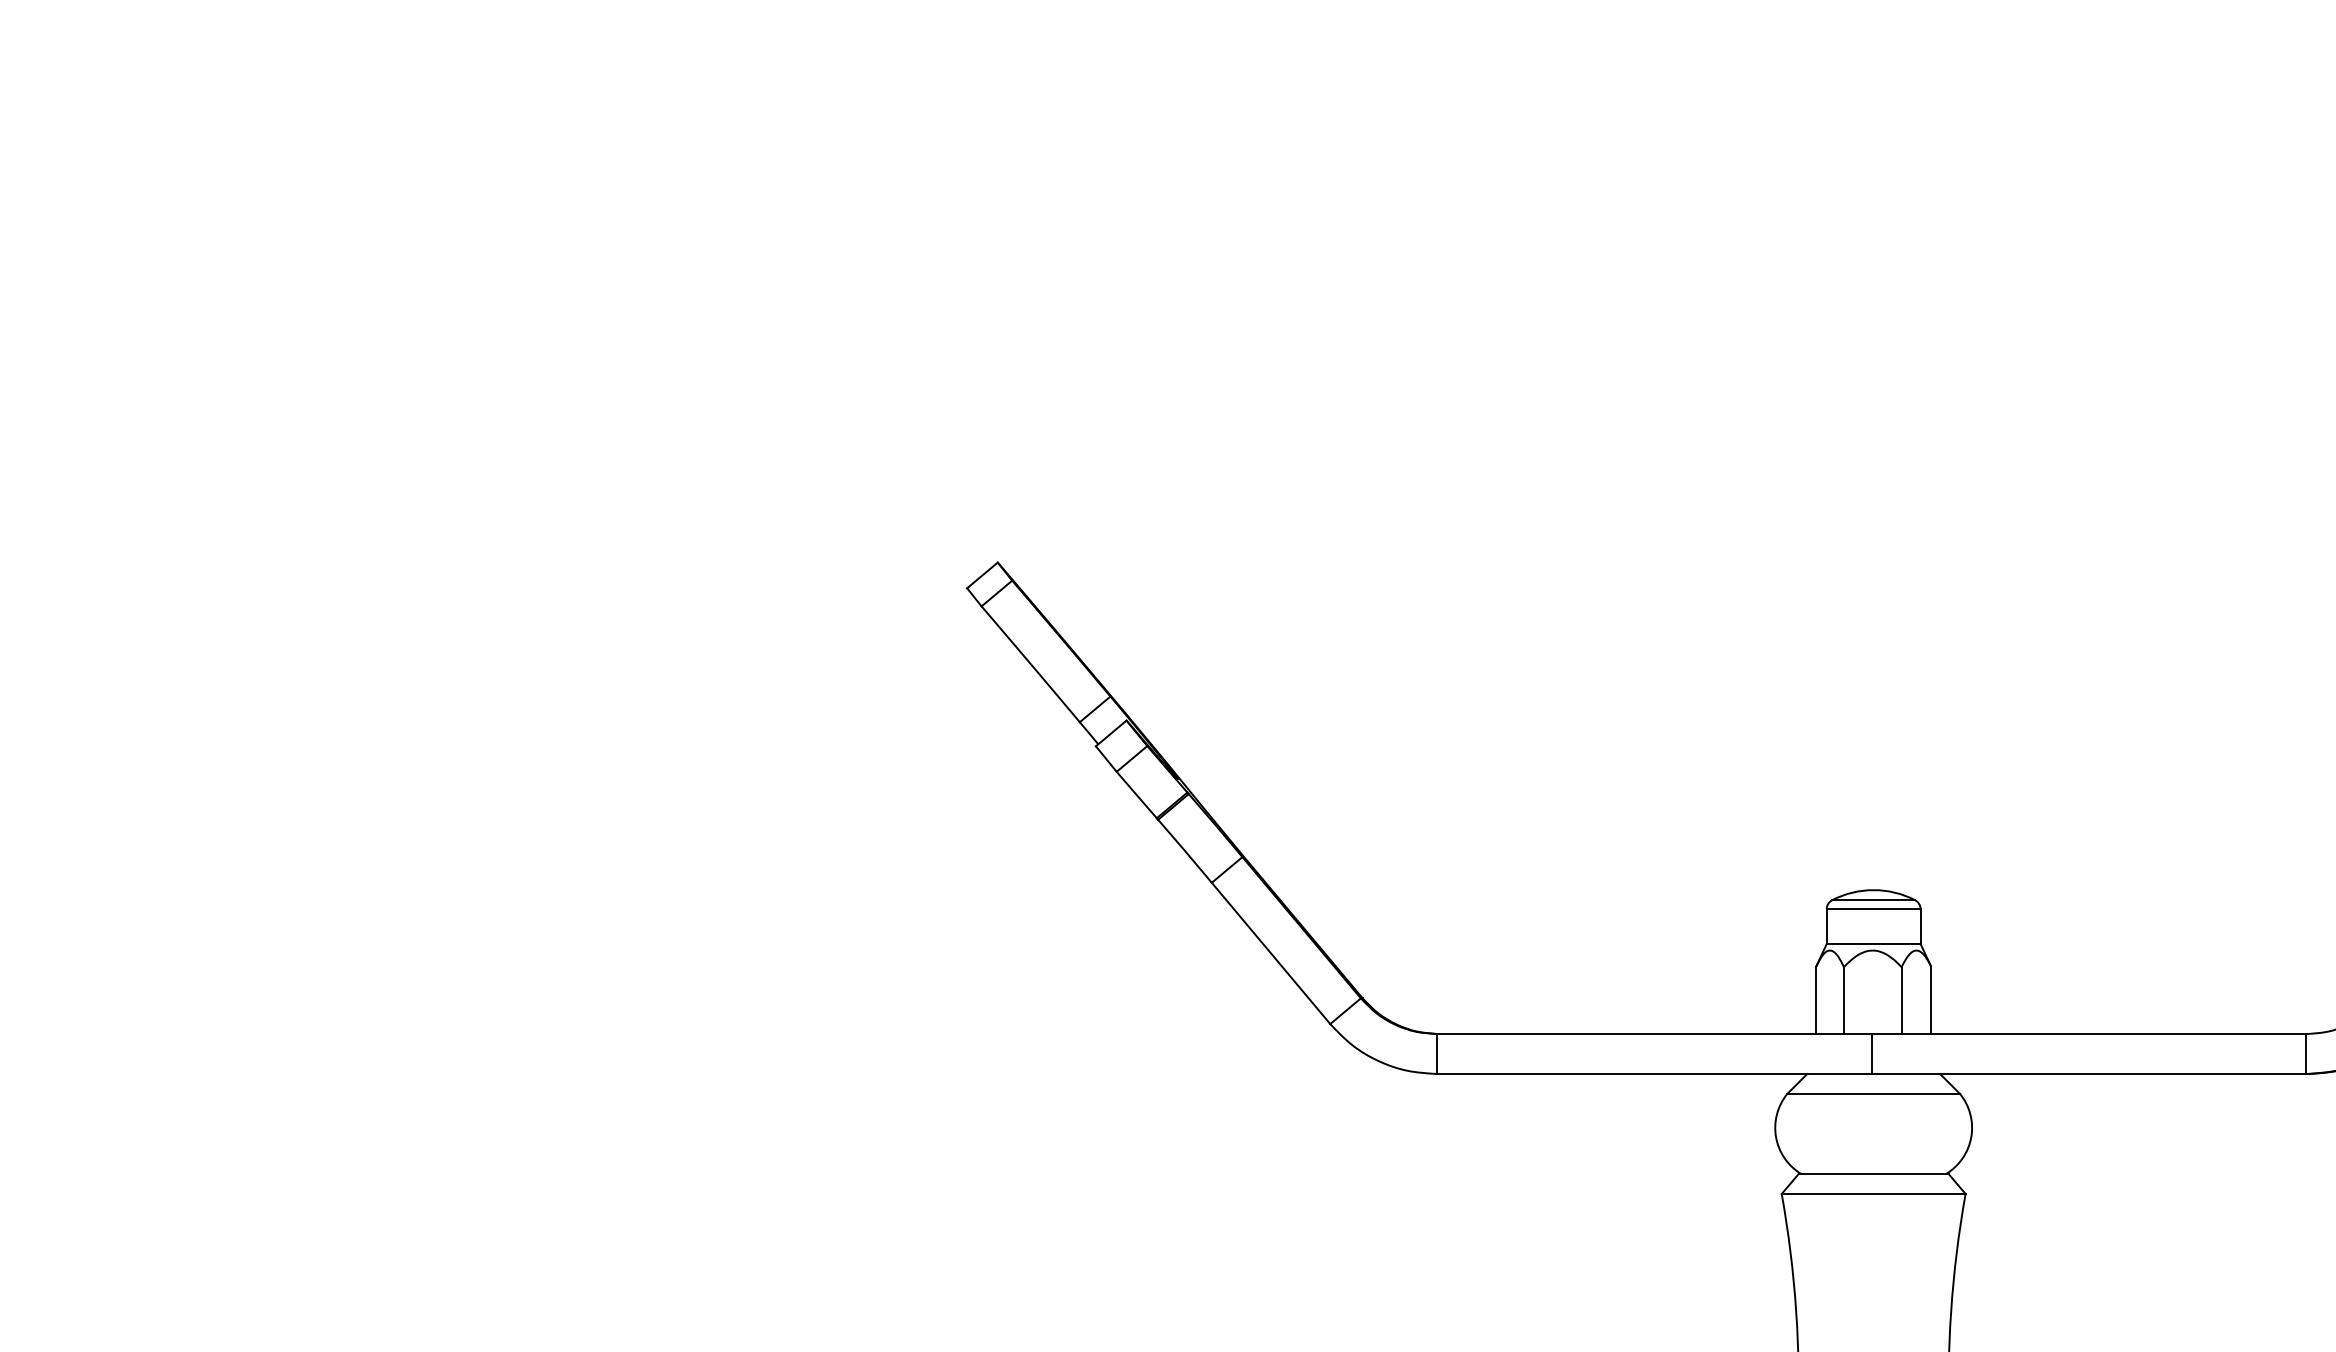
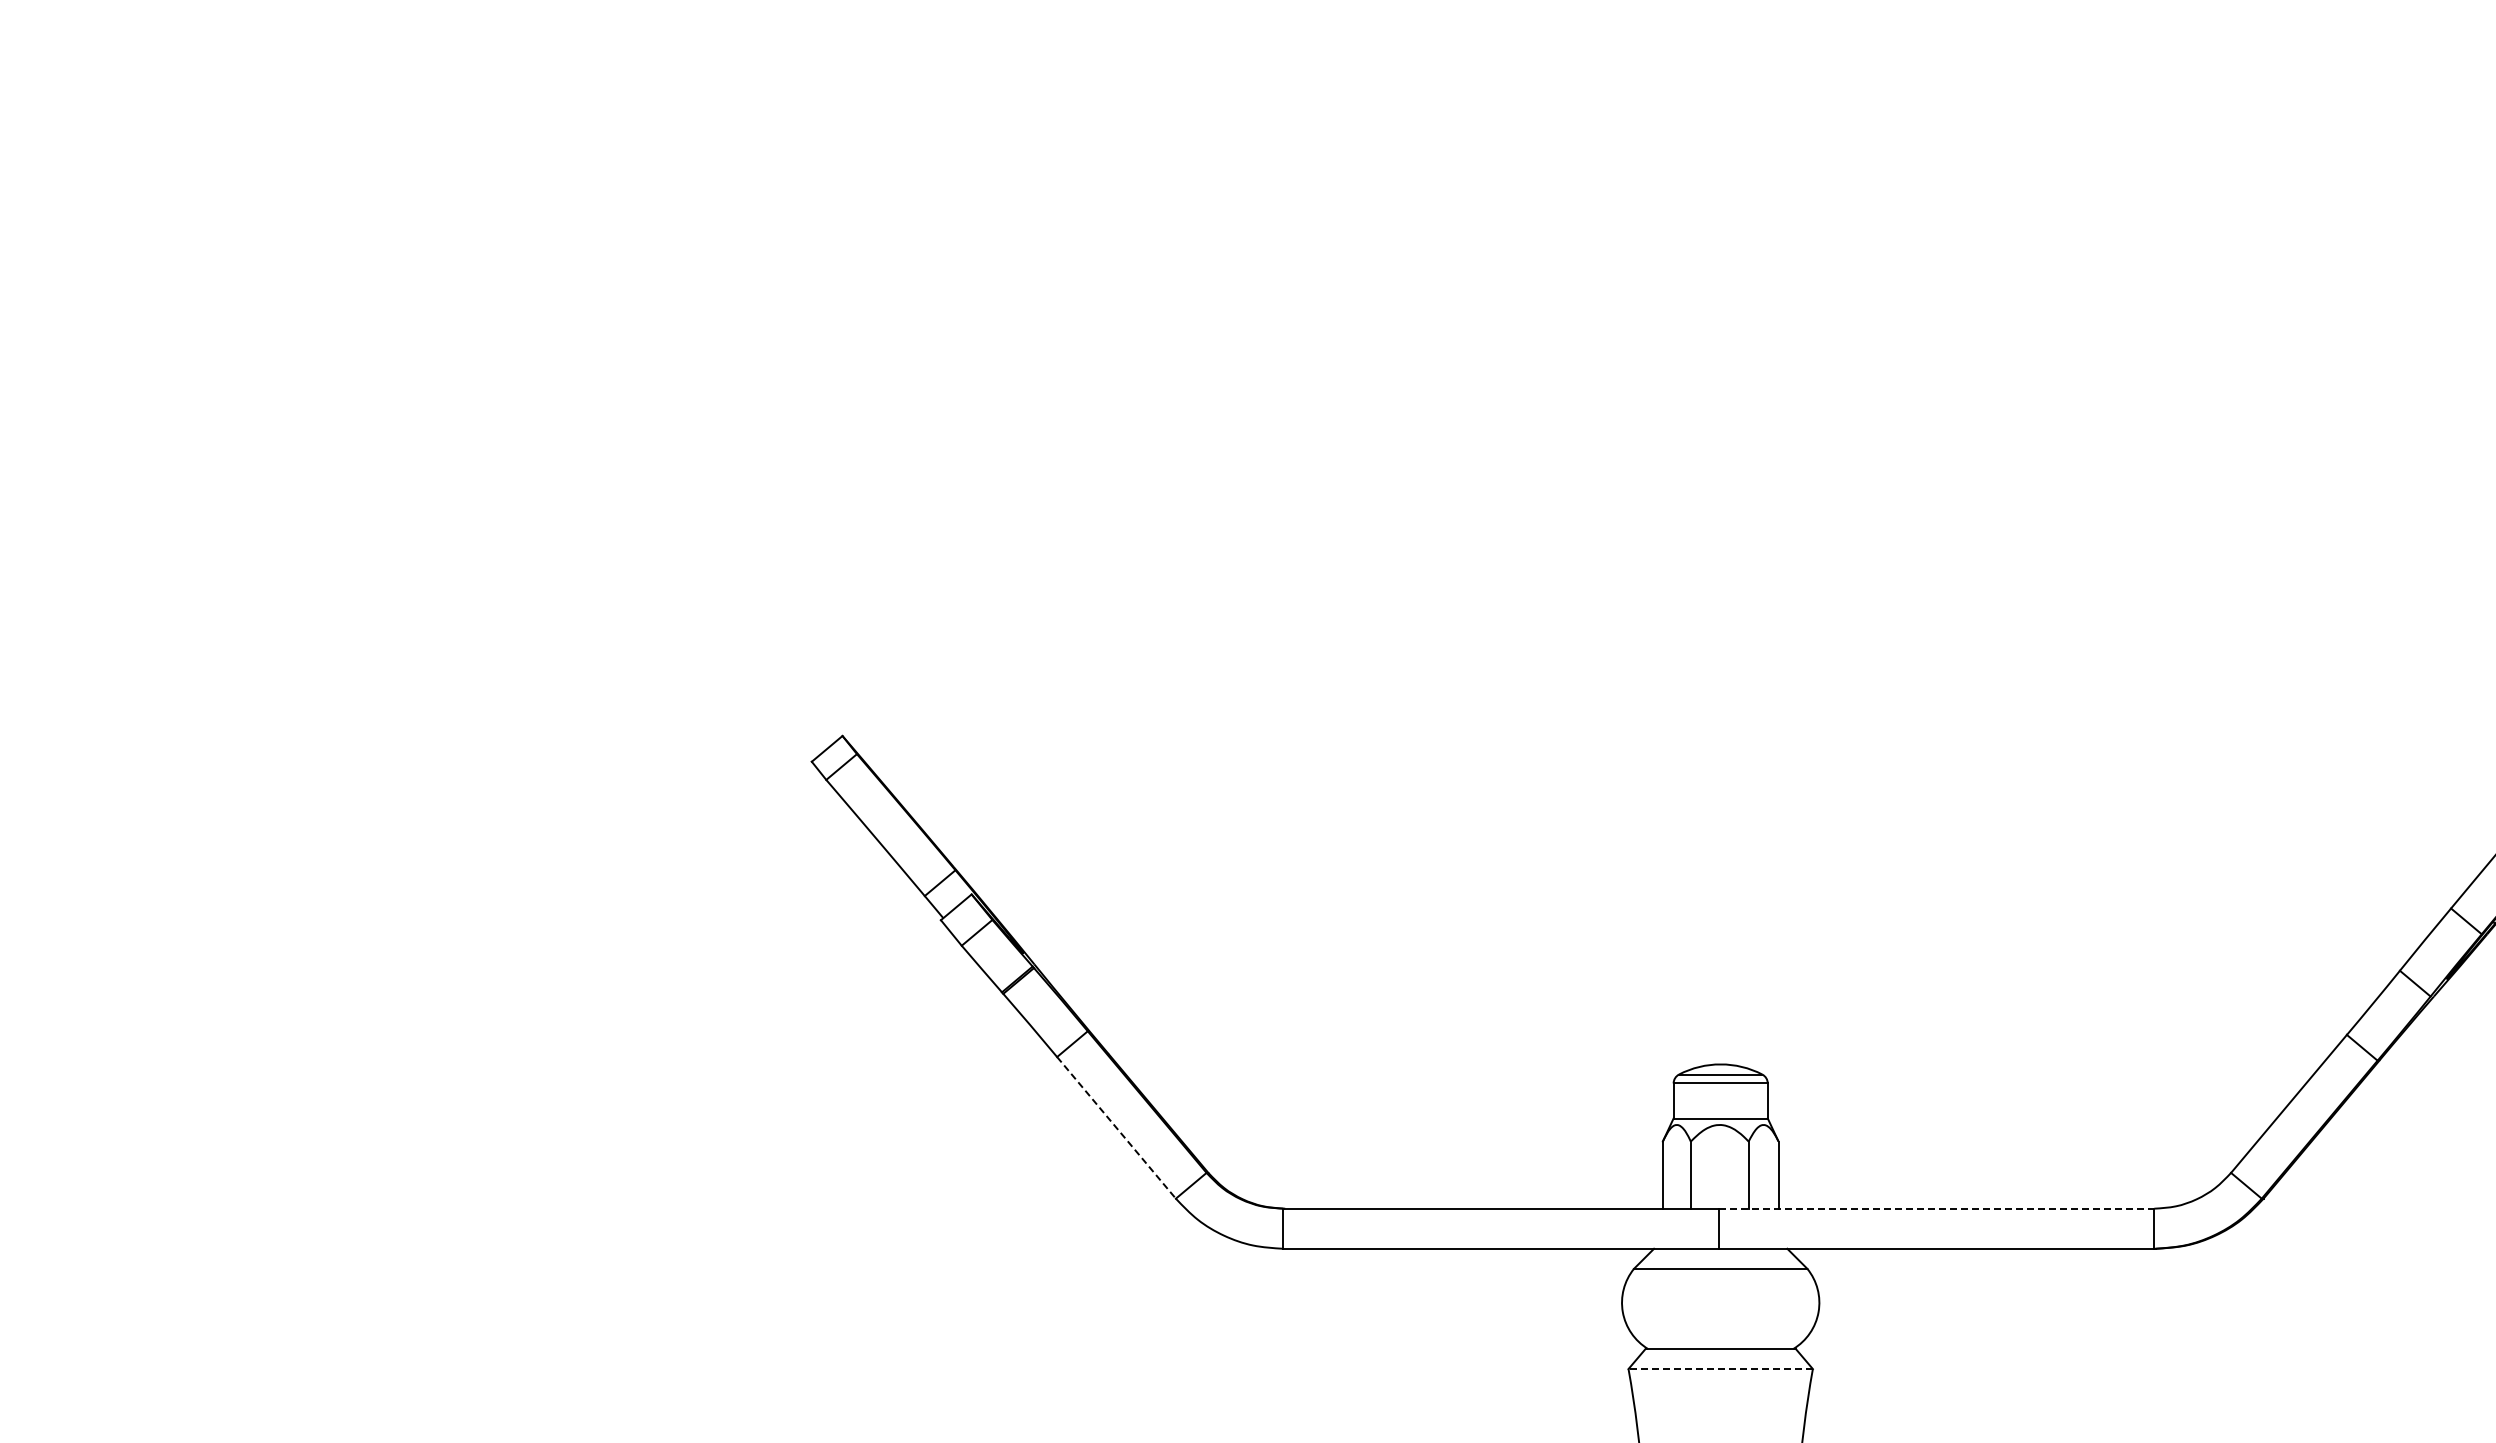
line: (1271, 954) -> (1116, 1128), solid -> dashed
line: (2088, 1033) -> (1936, 1208), solid -> dashed
line: (1873, 1194) -> (1720, 1369), solid -> dashed

